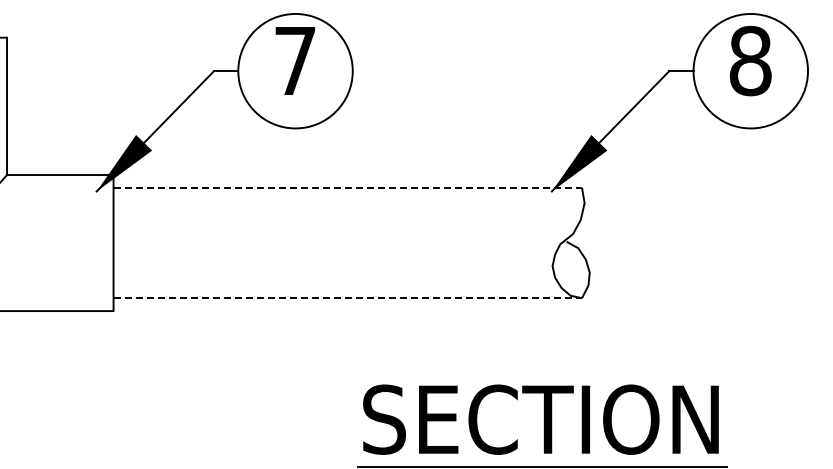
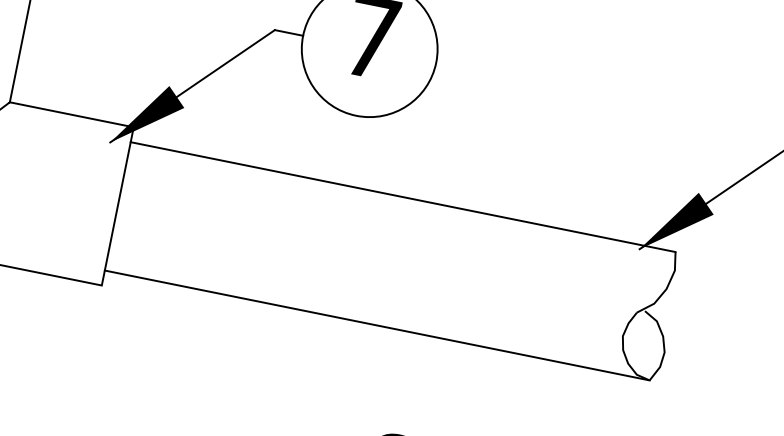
line: (348, 187) -> (404, 196), dashed -> solid
line: (348, 298) -> (378, 325), dashed -> solid

